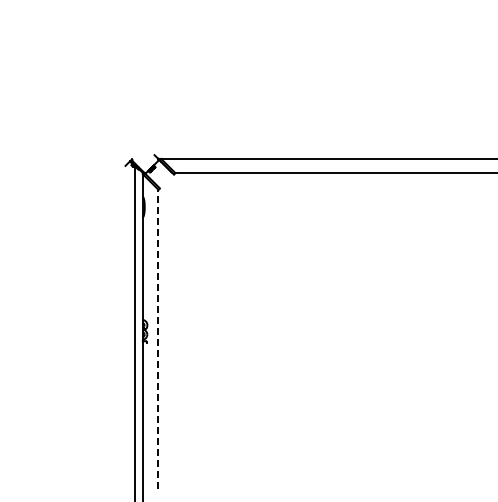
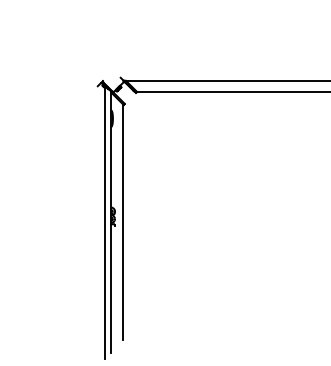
line: (157, 338) -> (122, 222), dashed -> solid

